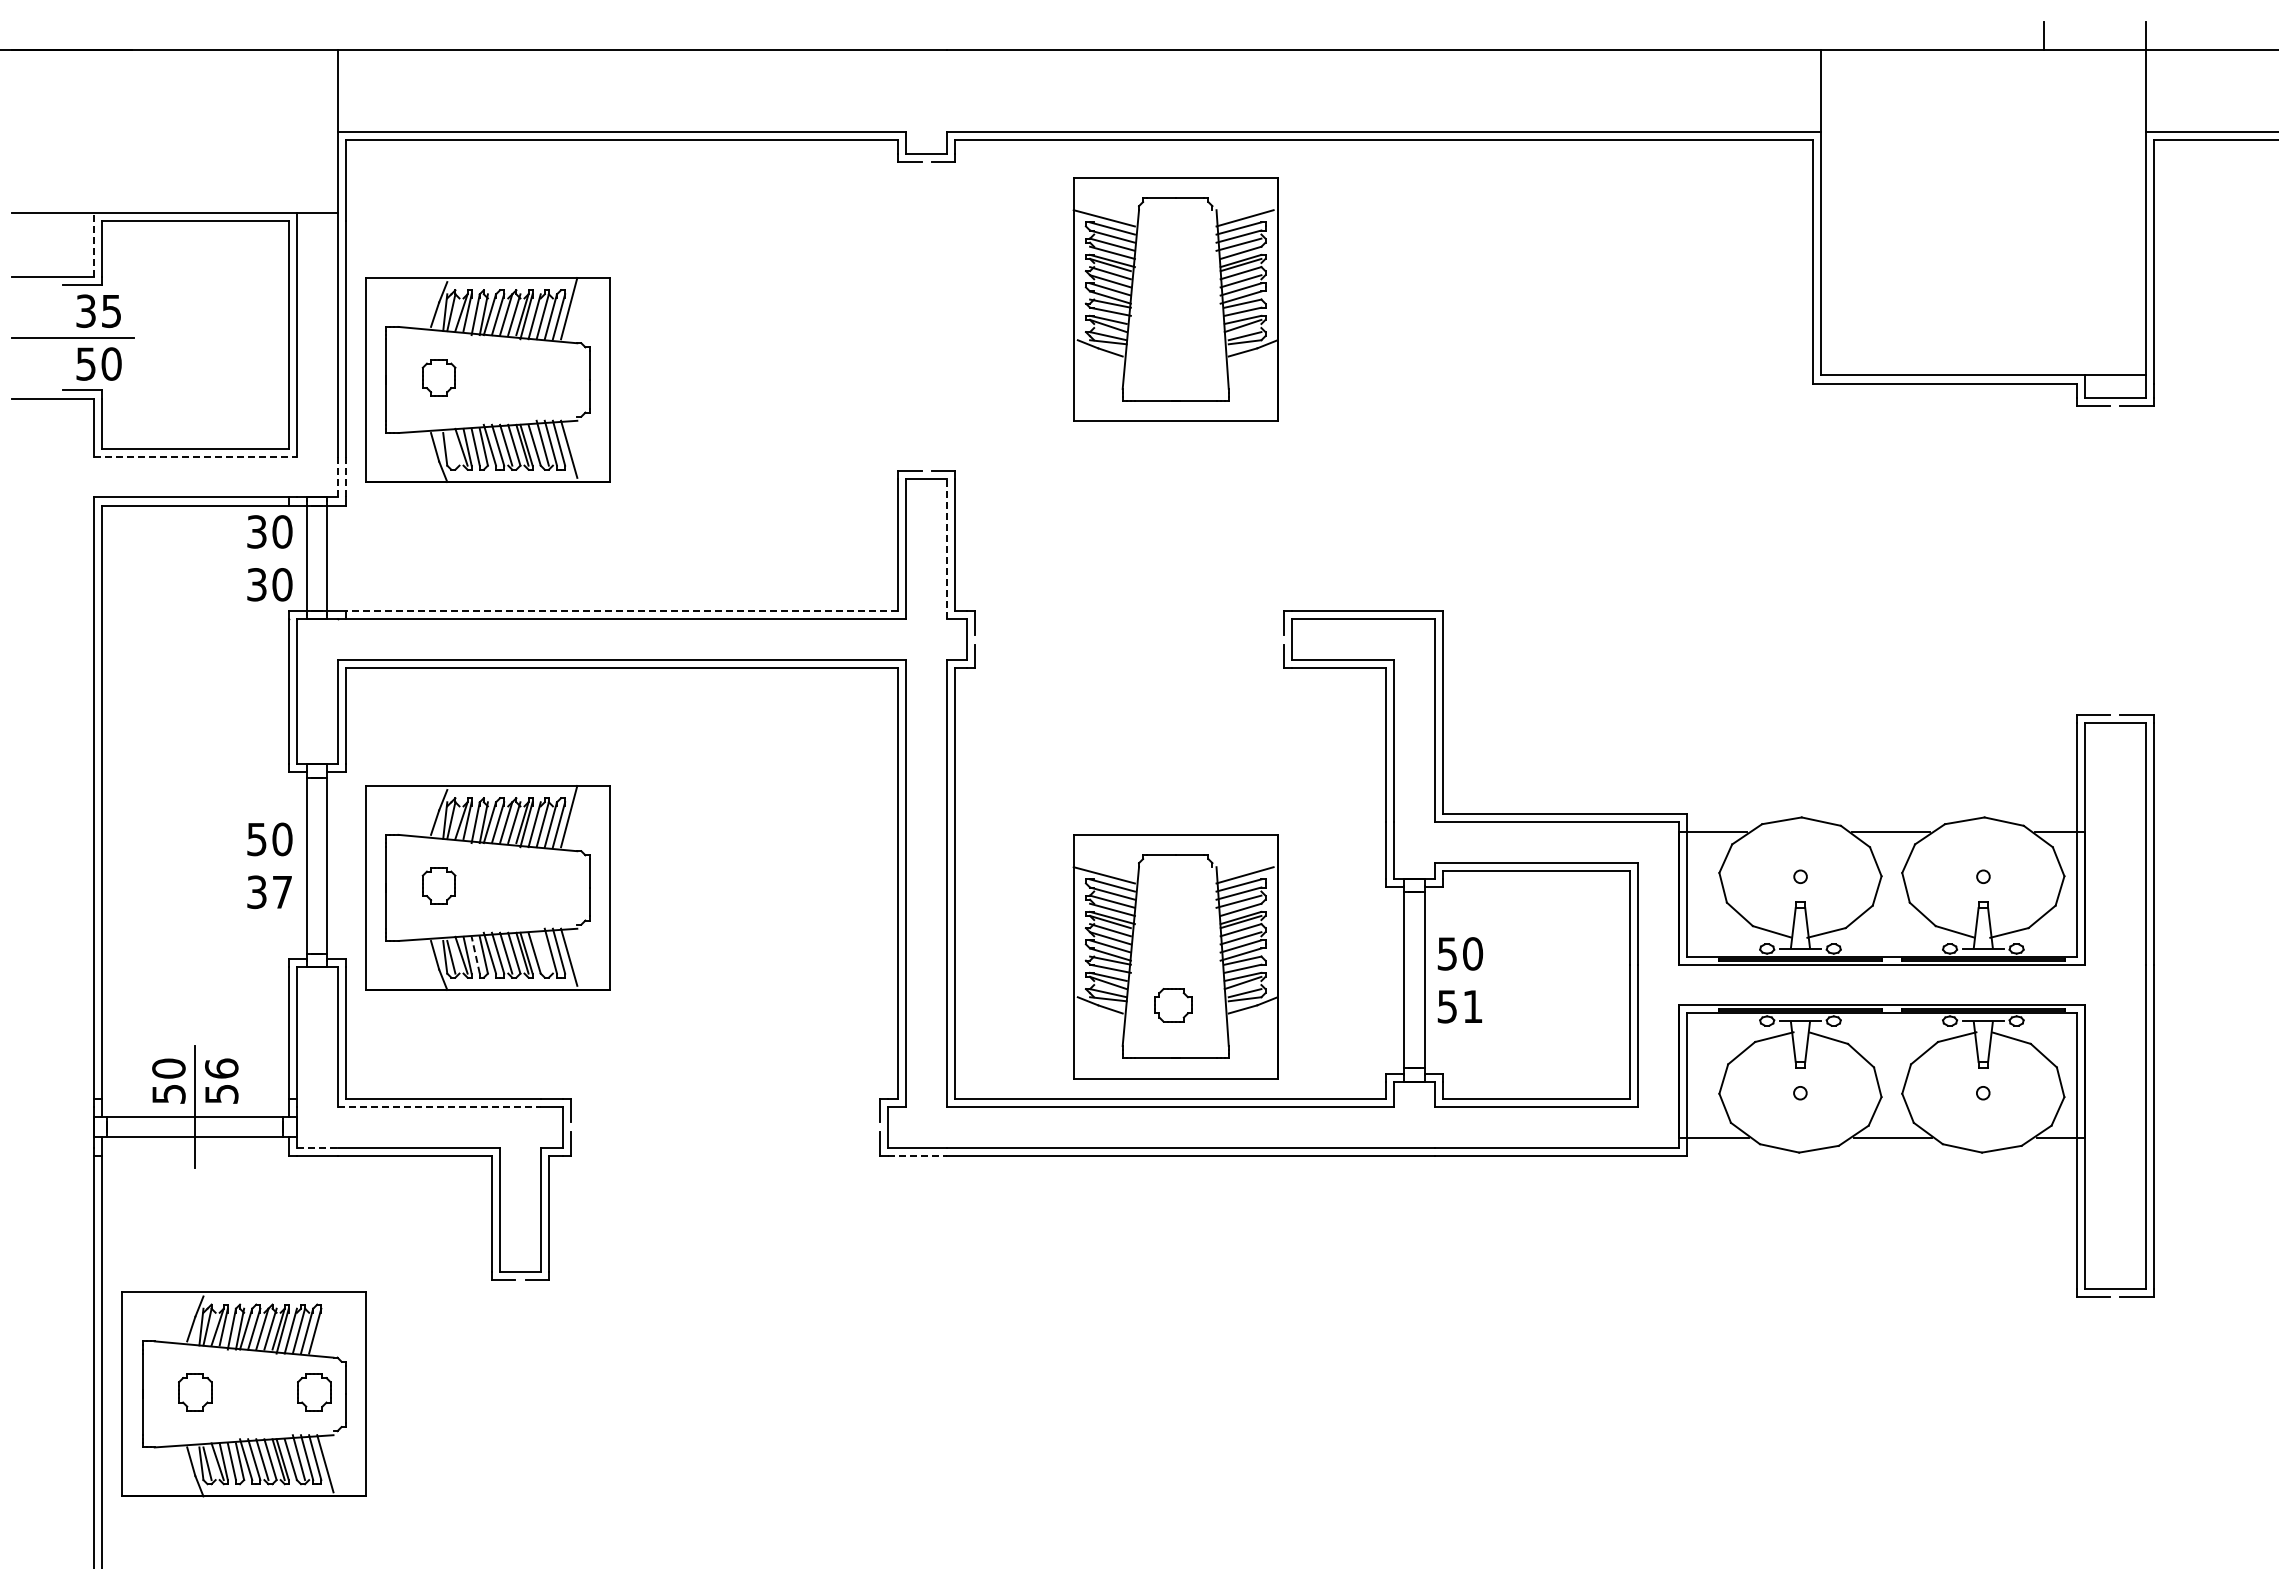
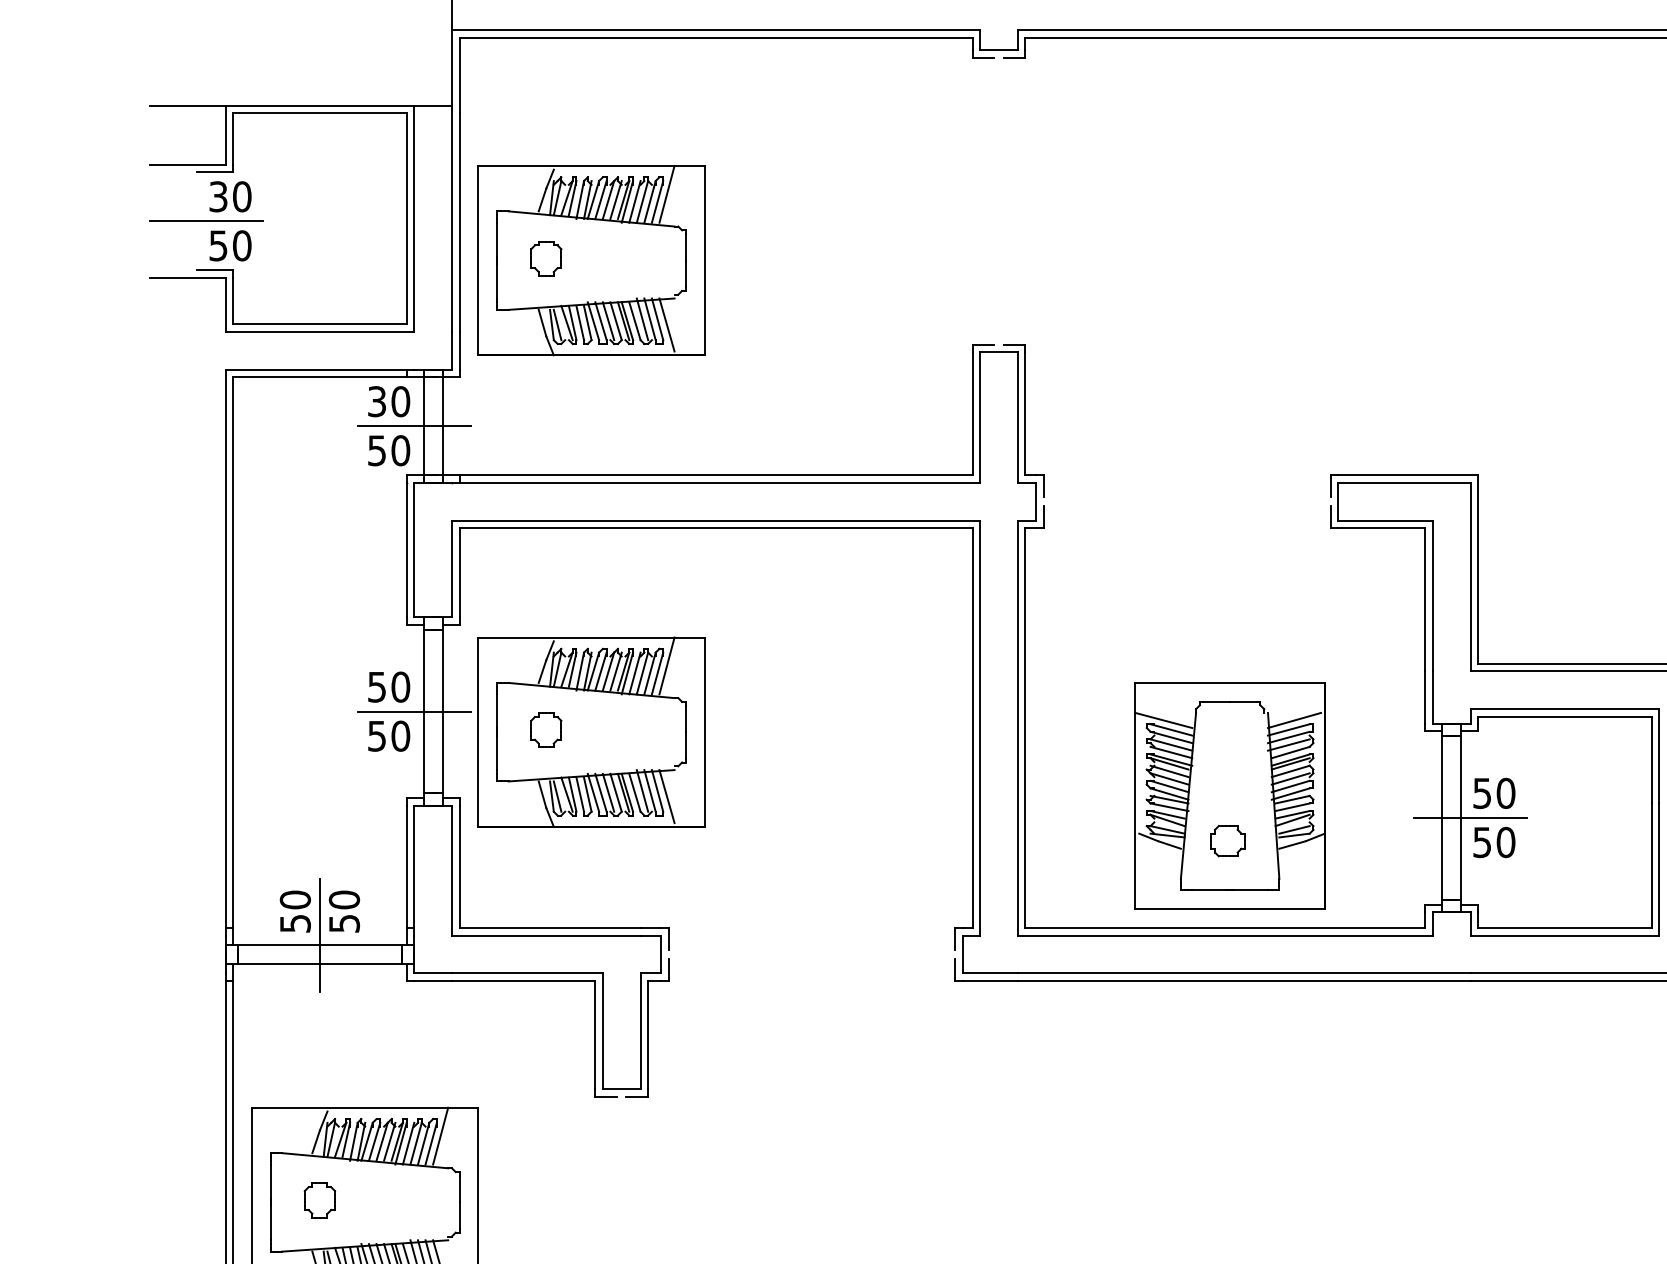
line: (93, 244) -> (225, 134), dashed -> solid
part: (1175, 299) -> (1229, 185), removed
text: (111, 311) -> (242, 197), 35 -> 30
line: (451, 449) -> (557, 325), added
line: (195, 456) -> (320, 331), dashed -> solid
line: (337, 476) -> (451, 350), dashed -> solid
line: (345, 476) -> (459, 350), dashed -> solid
line: (947, 548) -> (1018, 417), dashed -> solid
line: (296, 558) -> (413, 426), added
text: (256, 584) -> (376, 450), 30 -> 50
line: (621, 611) -> (715, 475), dashed -> solid
line: (296, 865) -> (413, 711), added
text: (269, 892) -> (388, 736), 37 -> 50
line: (542, 950) -> (642, 790), added
line: (475, 955) -> (580, 794), dashed -> solid
line: (1434, 980) -> (1470, 818), added
text: (1473, 1006) -> (1506, 842), 51 -> 50
text: (221, 1068) -> (344, 899), 56 -> 50
line: (439, 1106) -> (546, 935), dashed -> solid
line: (317, 1147) -> (433, 973), dashed -> solid
line: (917, 1155) -> (990, 980), dashed -> solid
line: (325, 1322) -> (440, 1135), added
part: (314, 1392) -> (430, 1200), removed

